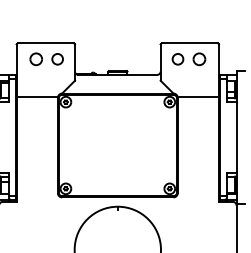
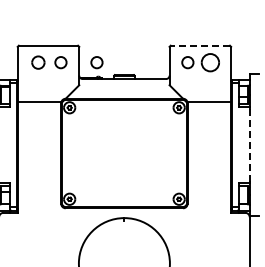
line: (189, 43) -> (200, 45), solid -> dashed
circle: (91, 59) -> (96, 62), added
part: (199, 59) -> (210, 62), size x1.4
line: (236, 136) -> (249, 144), solid -> dashed

